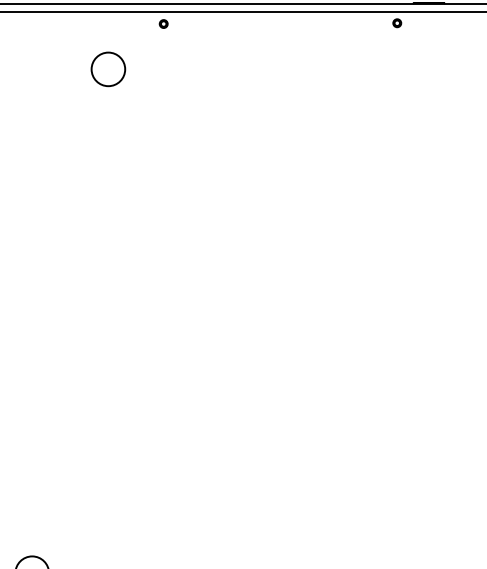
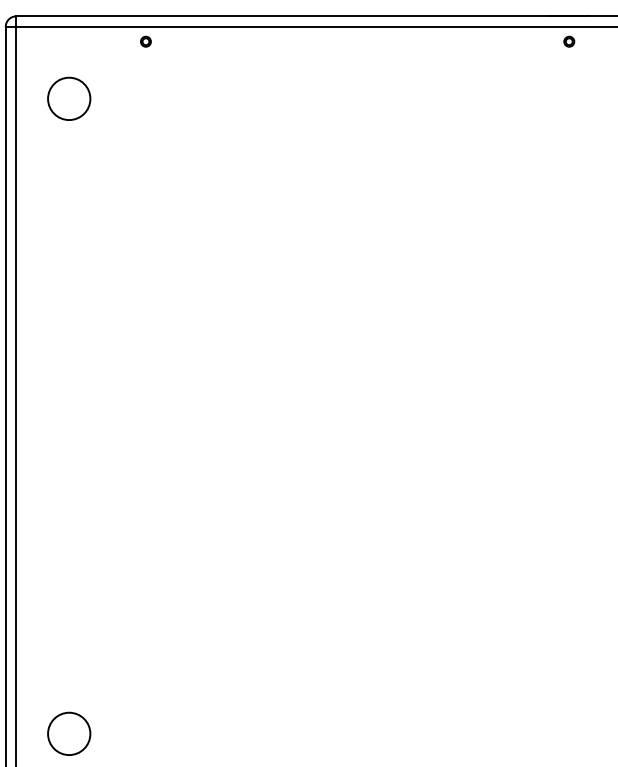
part: (163, 23) -> (145, 41), moved
part: (397, 23) -> (569, 41), moved
circle: (108, 69) -> (69, 98), moved

